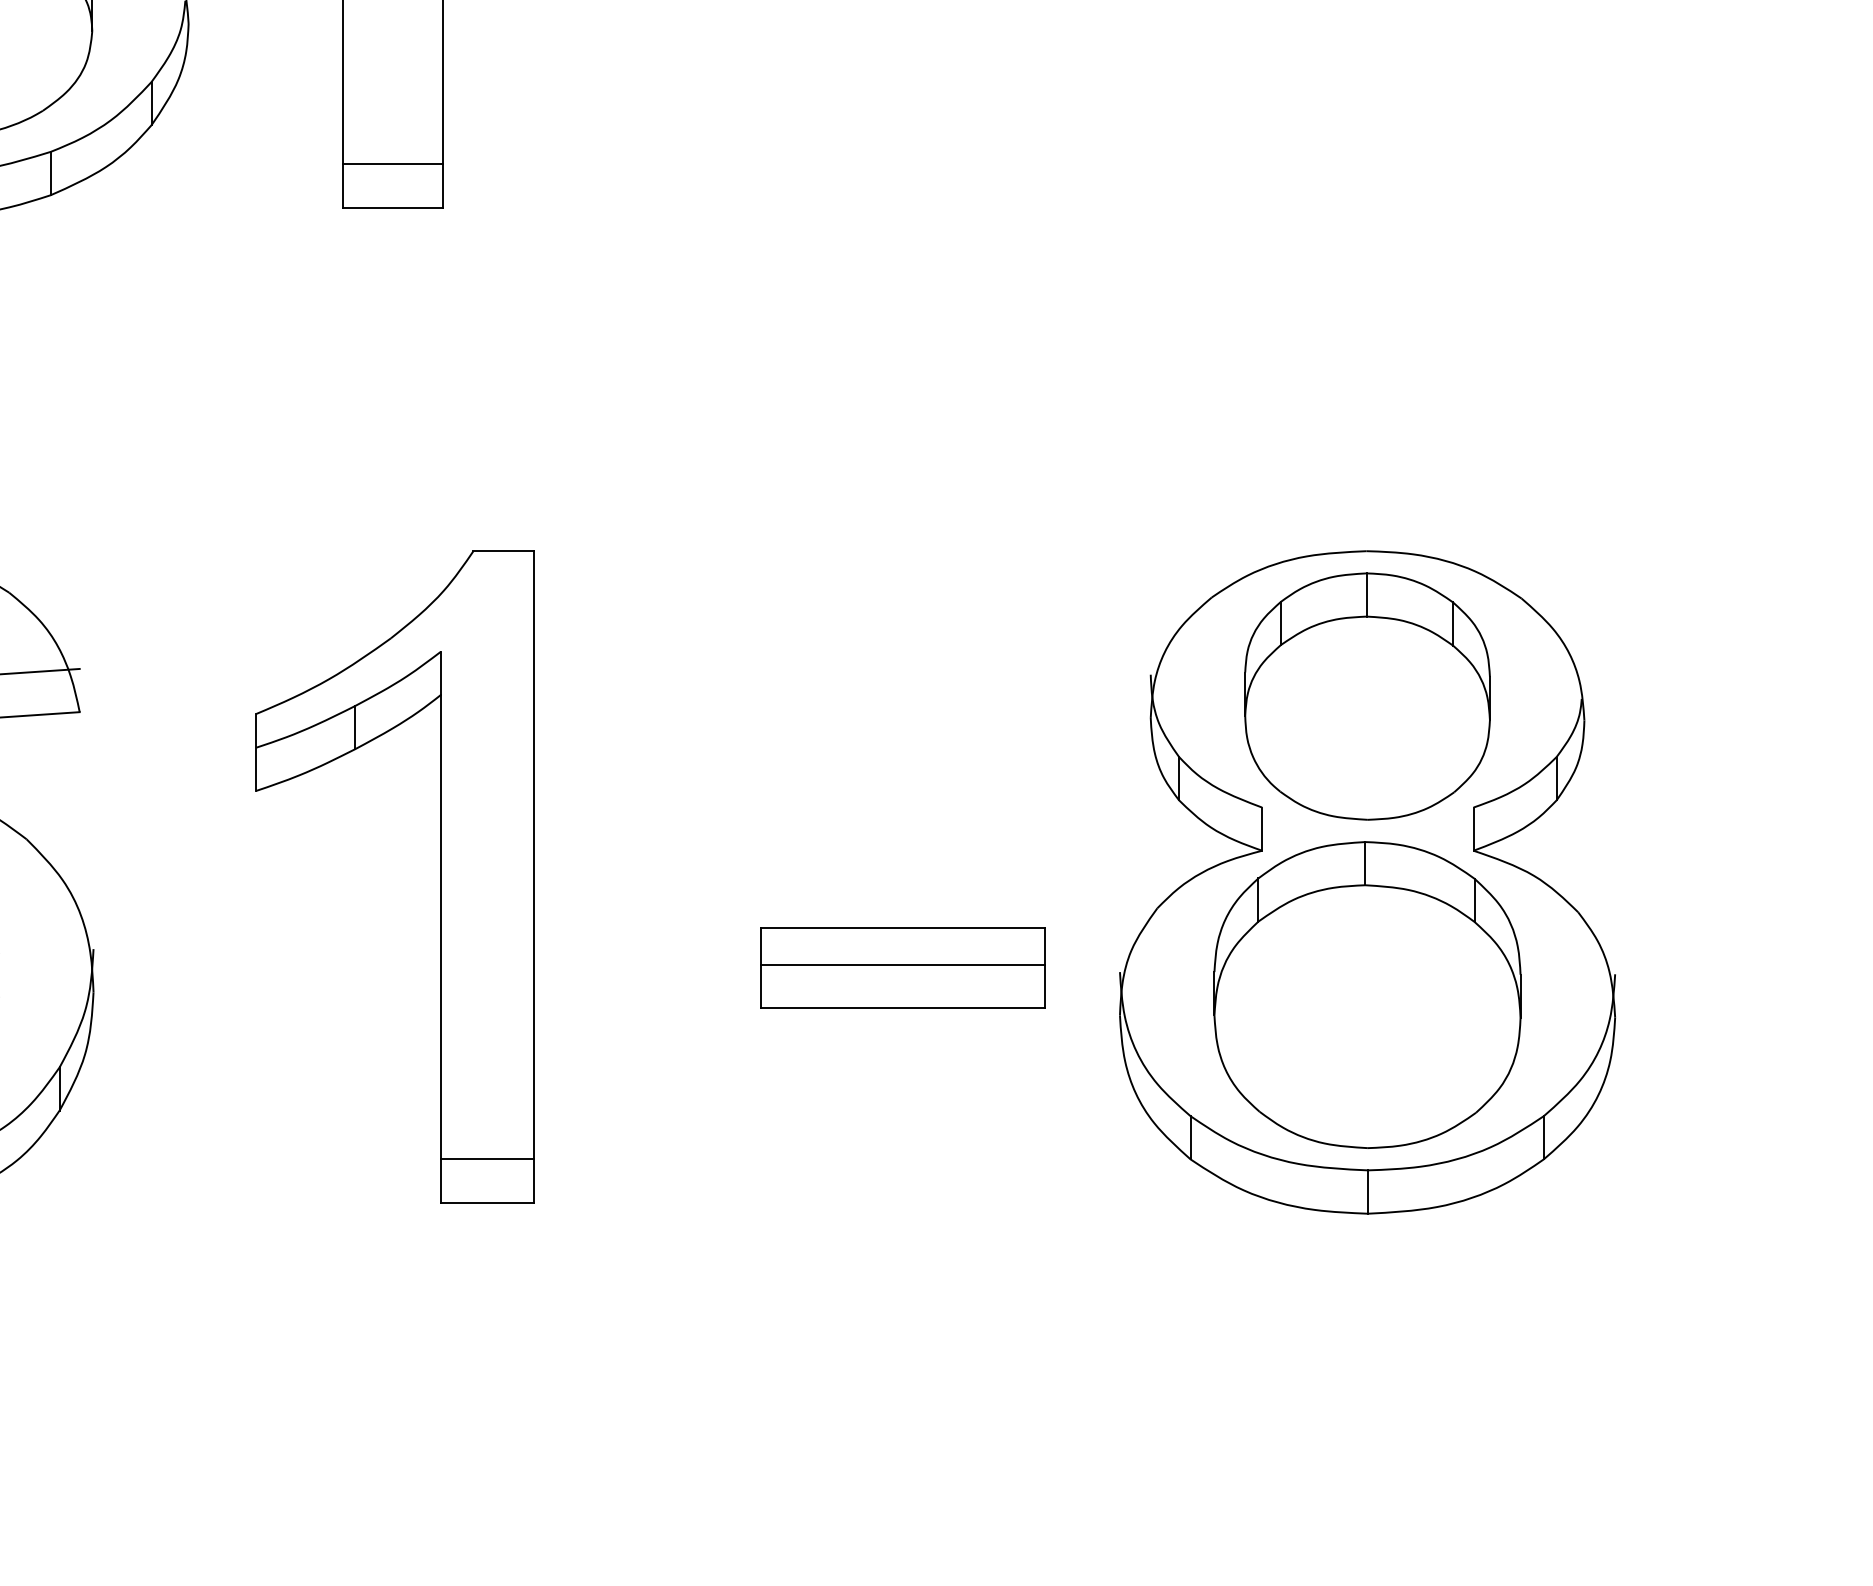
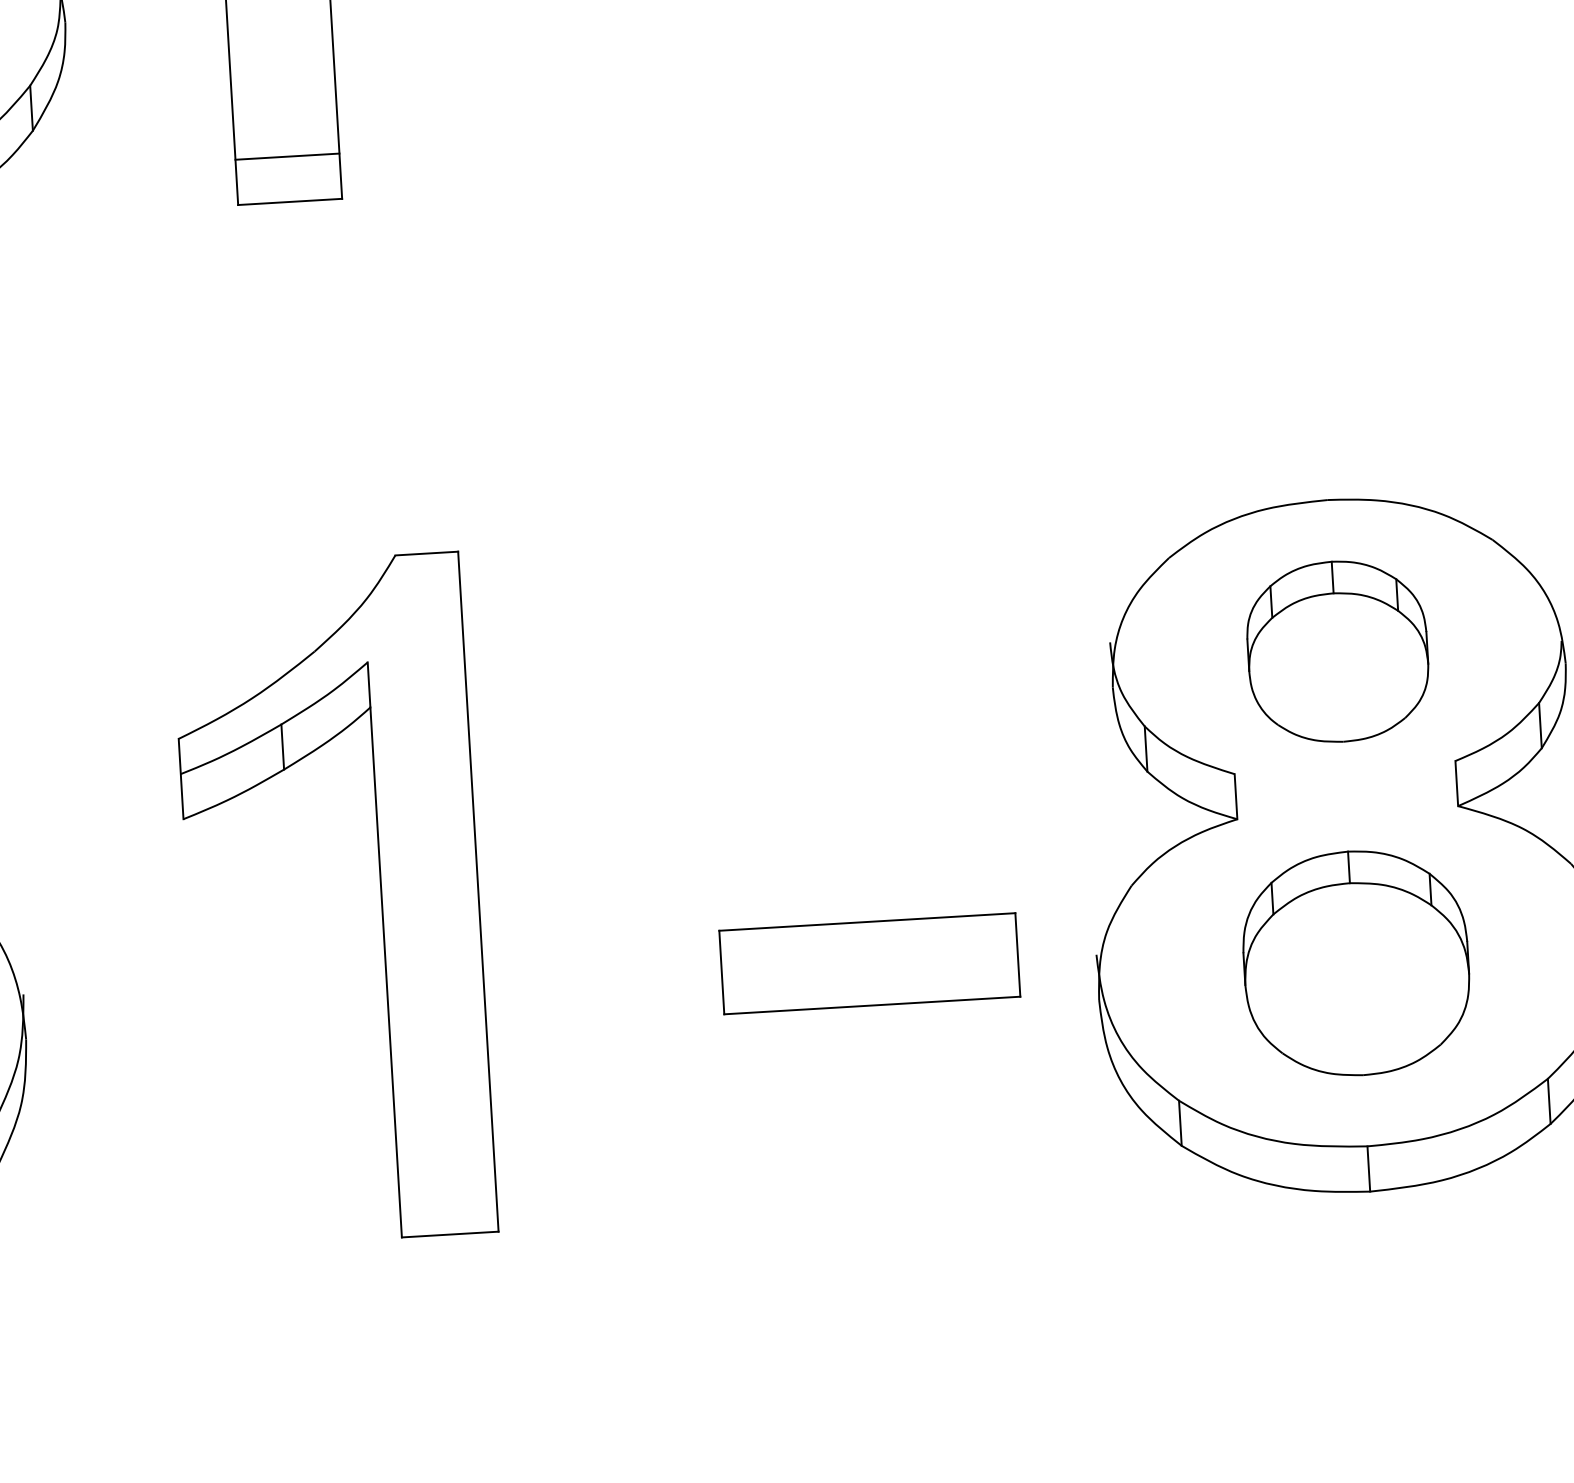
part: (1367, 696) -> (1337, 651), size x0.7
line: (902, 964) -> (868, 960), removed
part: (1367, 994) -> (1356, 962), size x0.7
line: (486, 1159) -> (446, 1189), removed

